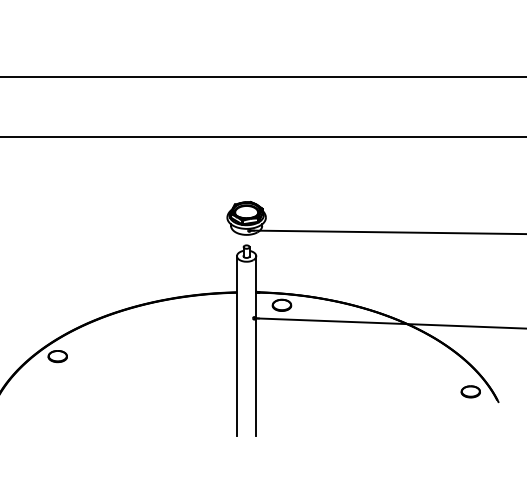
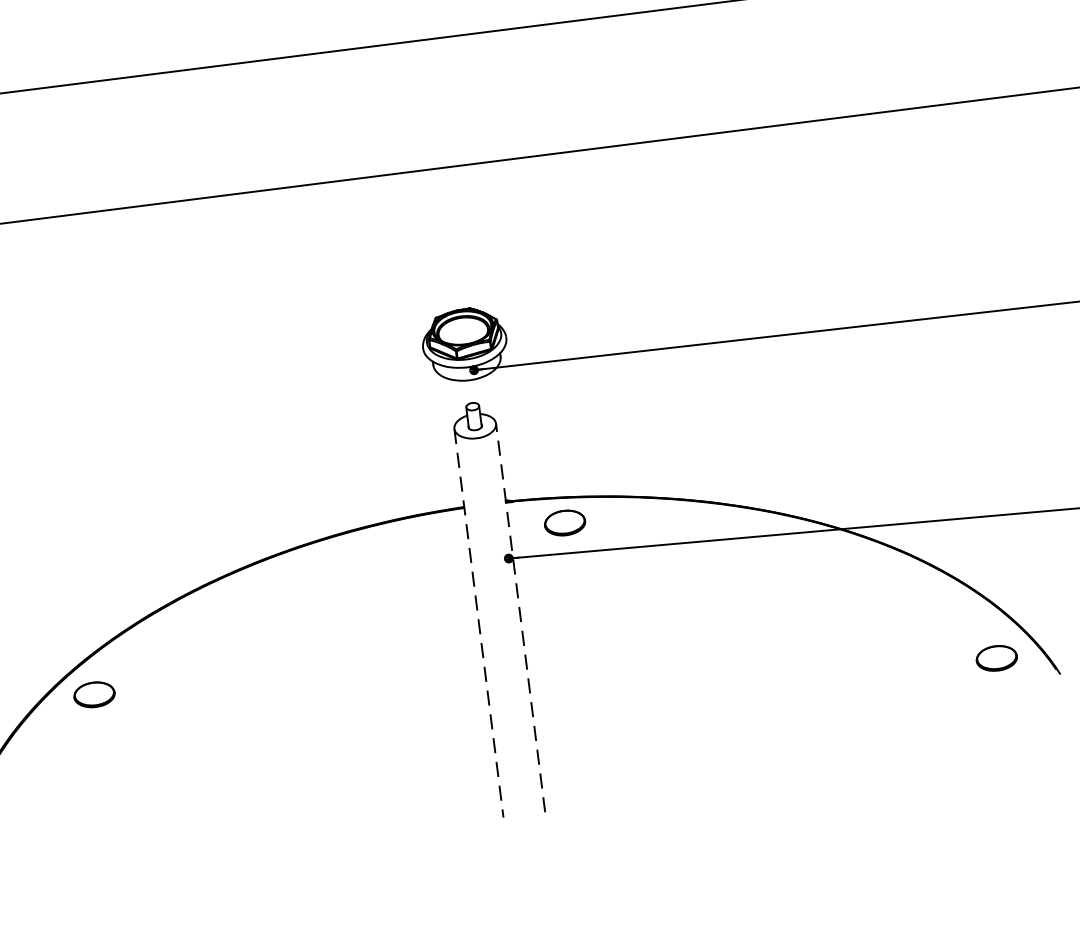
line: (237, 346) -> (480, 624), solid -> dashed
line: (256, 346) -> (521, 618), solid -> dashed

